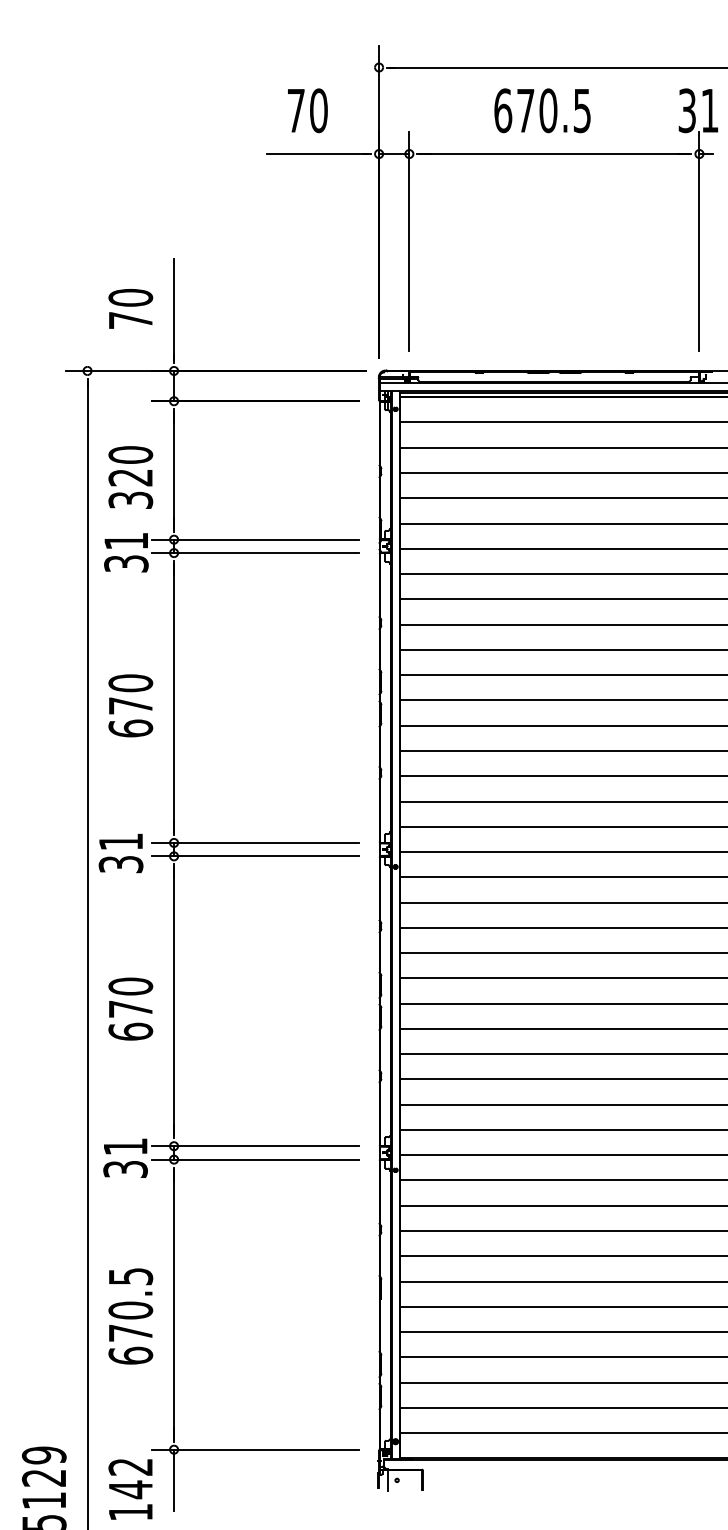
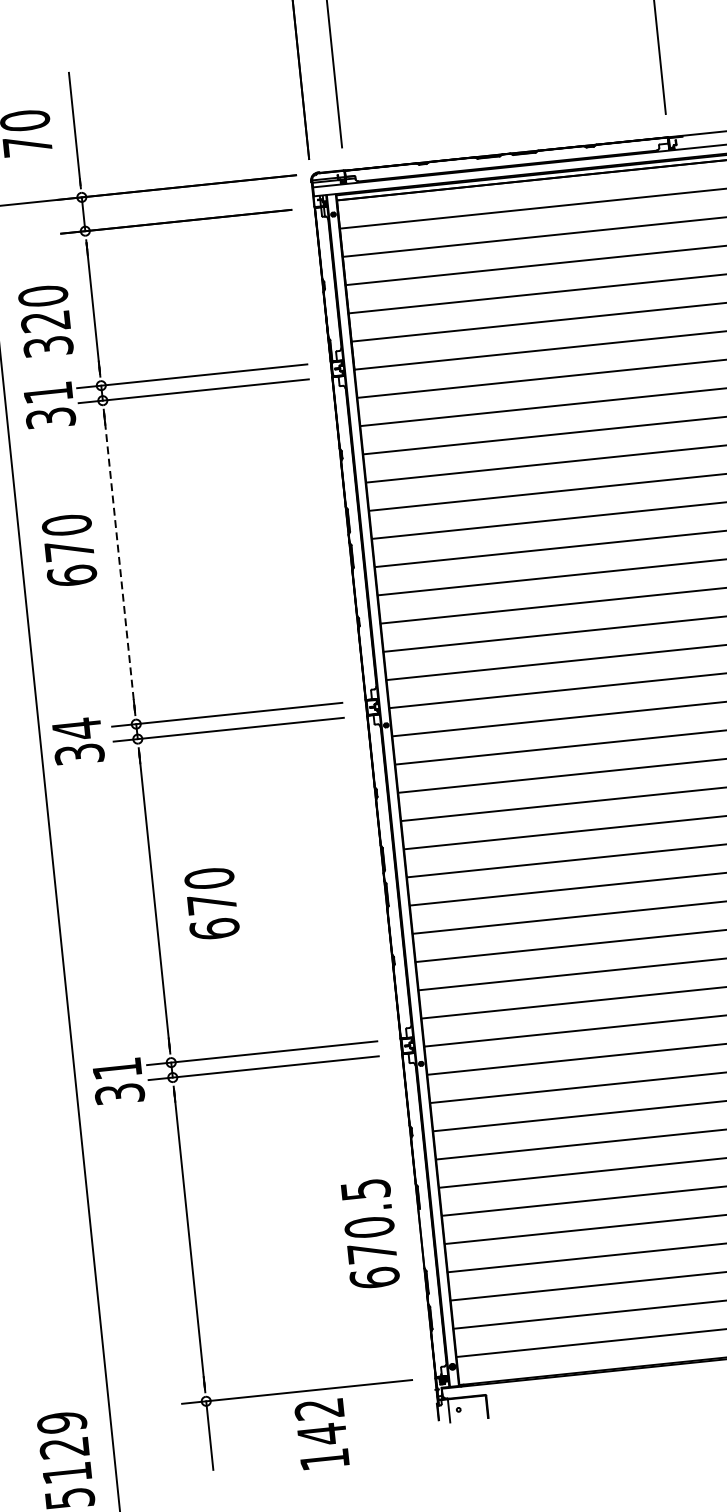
line: (174, 697) -> (119, 561), solid -> dashed
text: (130, 705) -> (69, 550), moved
text: (120, 841) -> (76, 728), 31 -> 34
text: (130, 1008) -> (211, 903), moved
text: (130, 1316) -> (369, 1234), moved
text: (130, 1489) -> (321, 1434), moved

